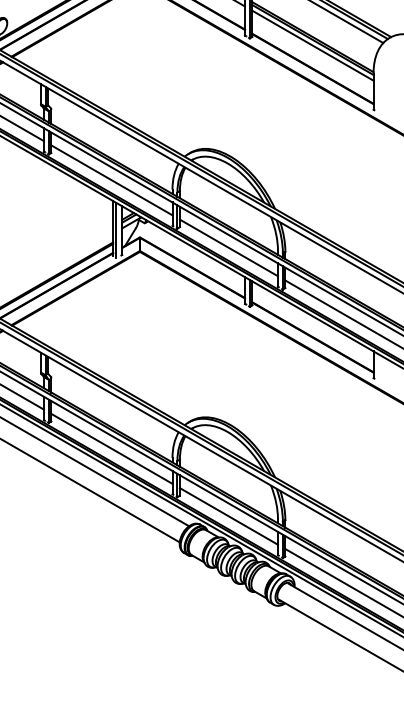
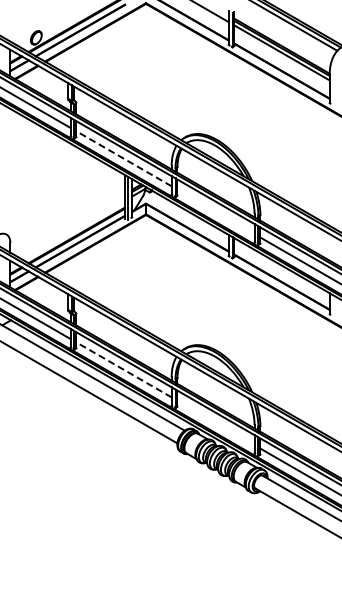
line: (112, 179) -> (124, 158), solid -> dashed
line: (228, 247) -> (215, 211), removed
line: (112, 448) -> (124, 369), solid -> dashed
line: (228, 515) -> (215, 422), removed

